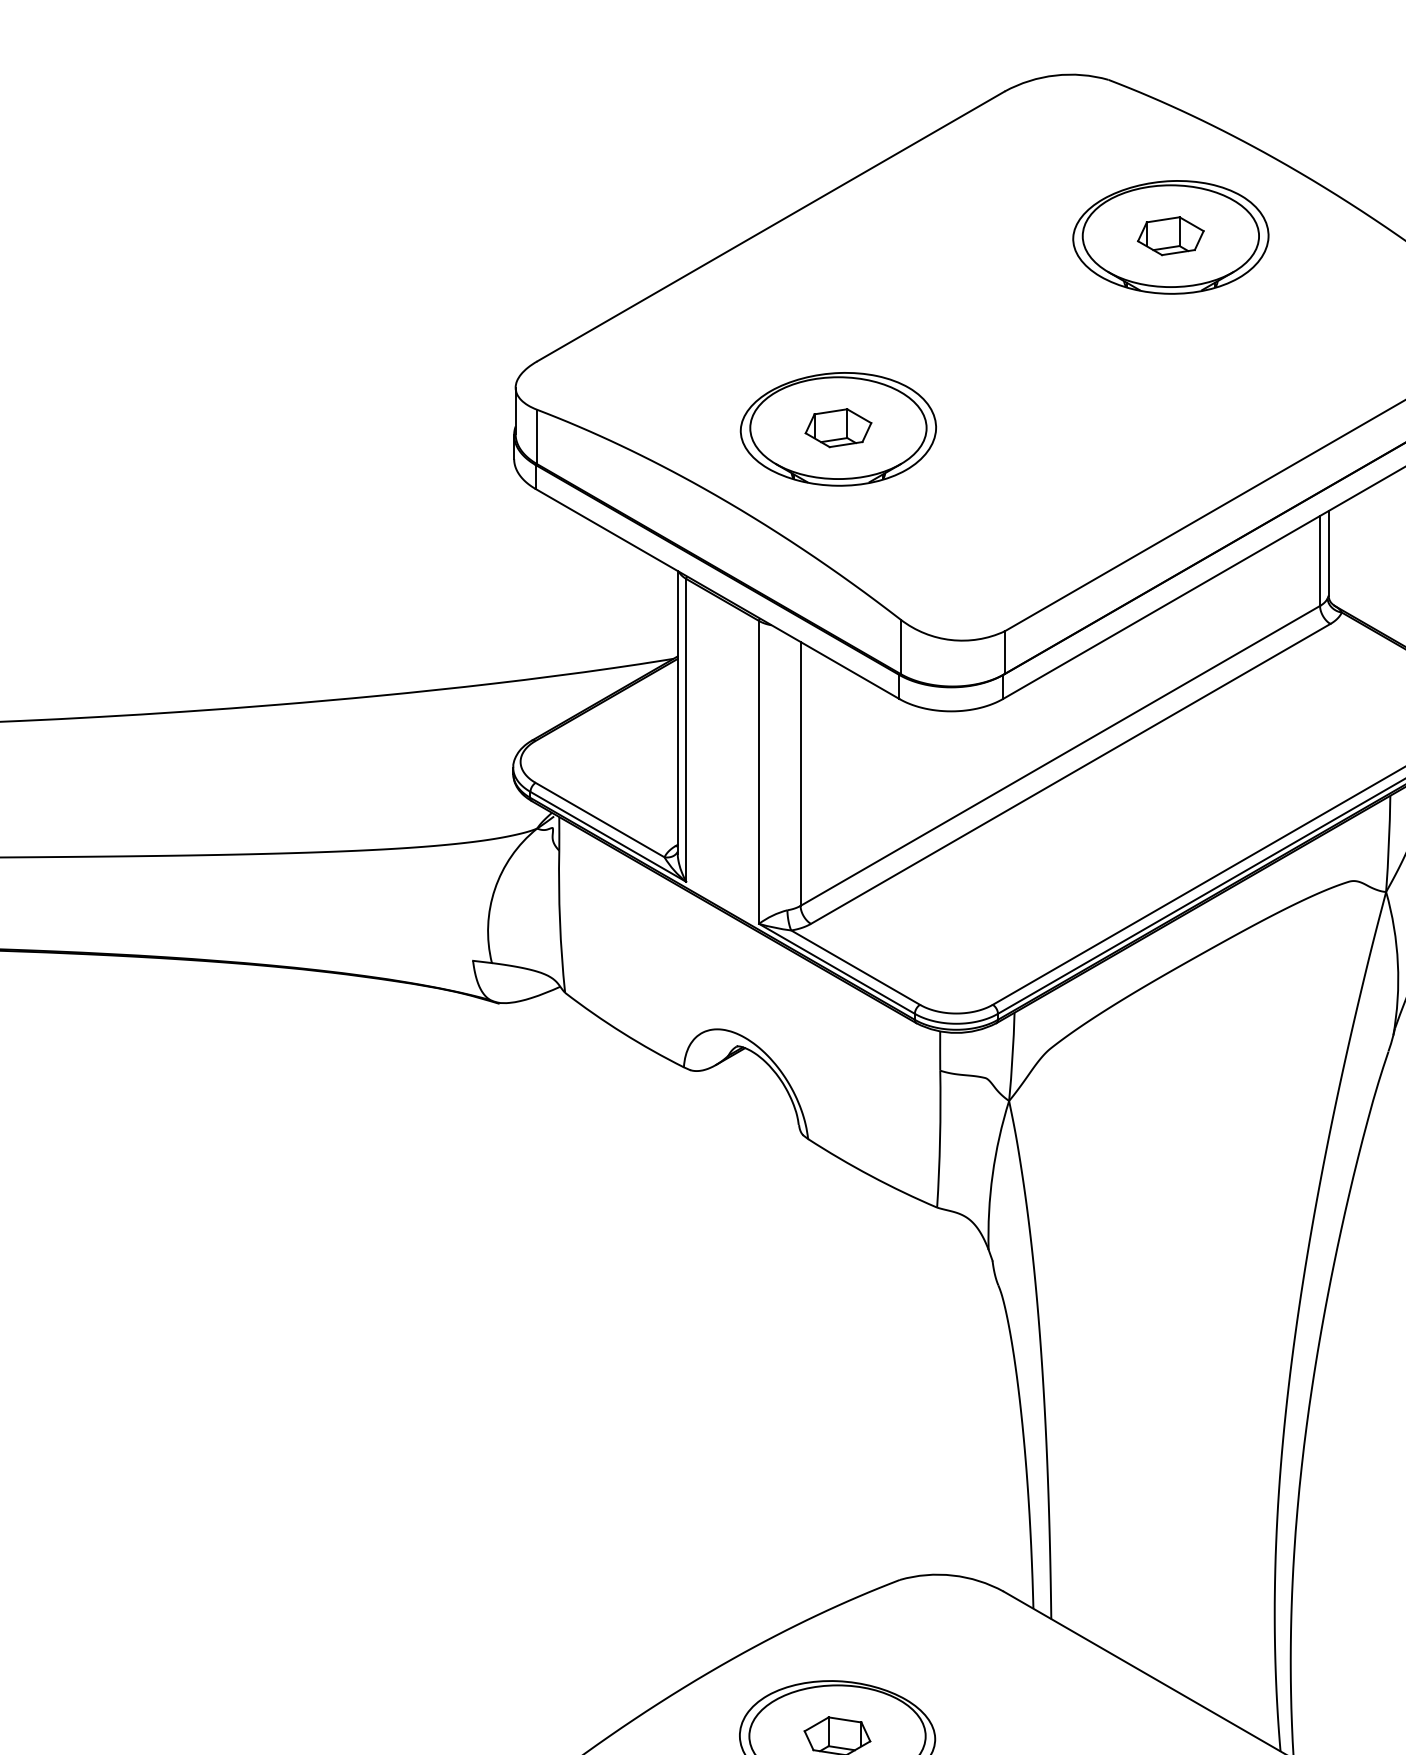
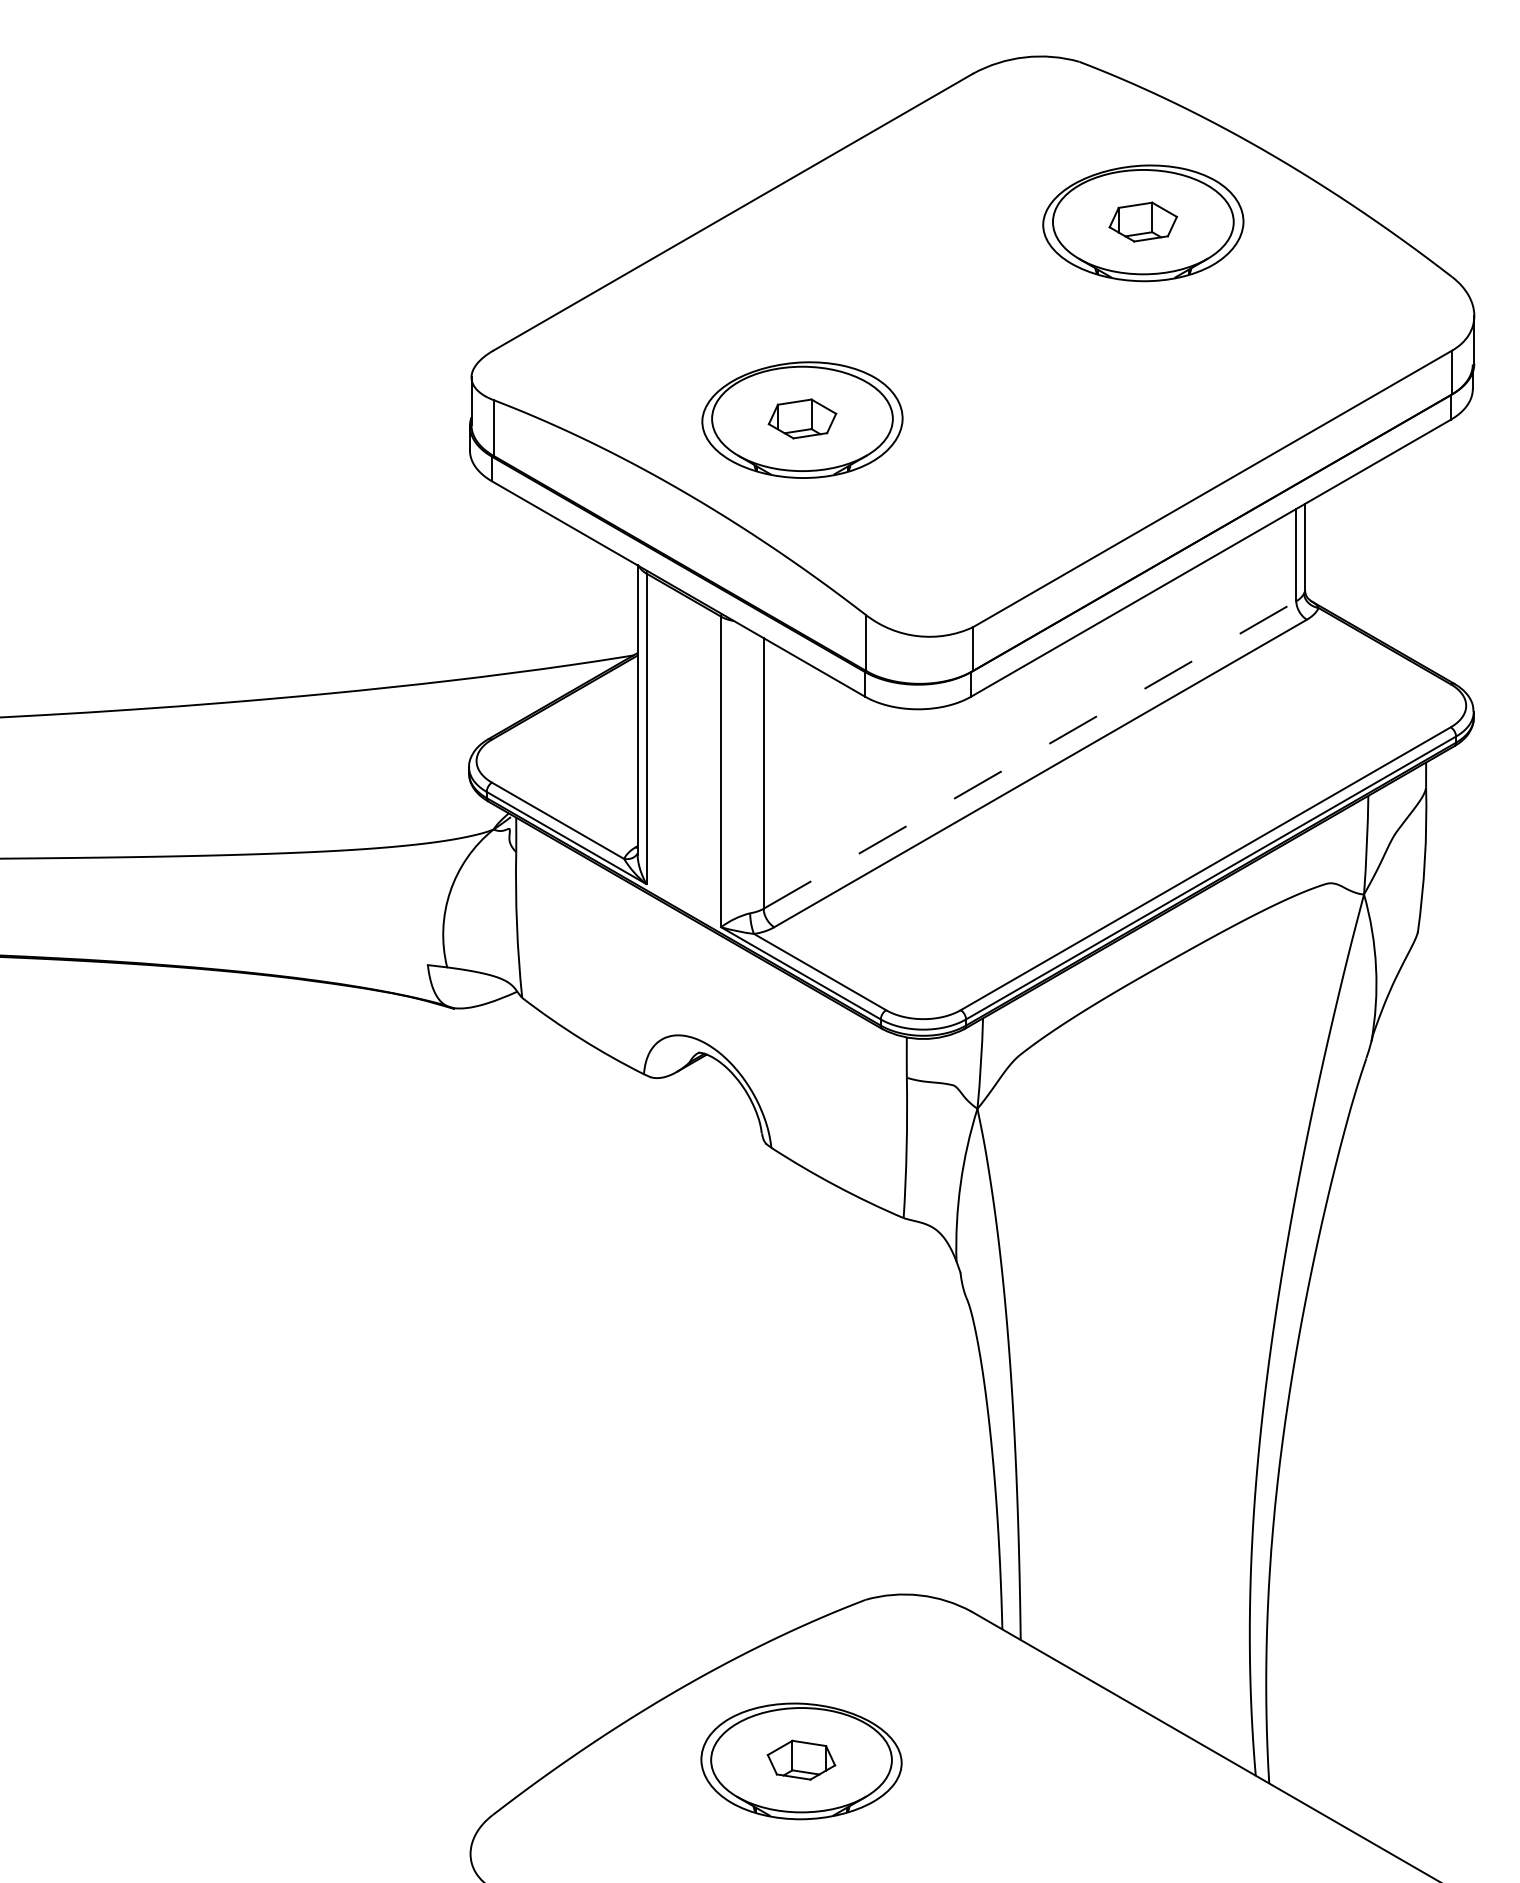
line: (1059, 756) -> (1029, 755), solid -> dashed

